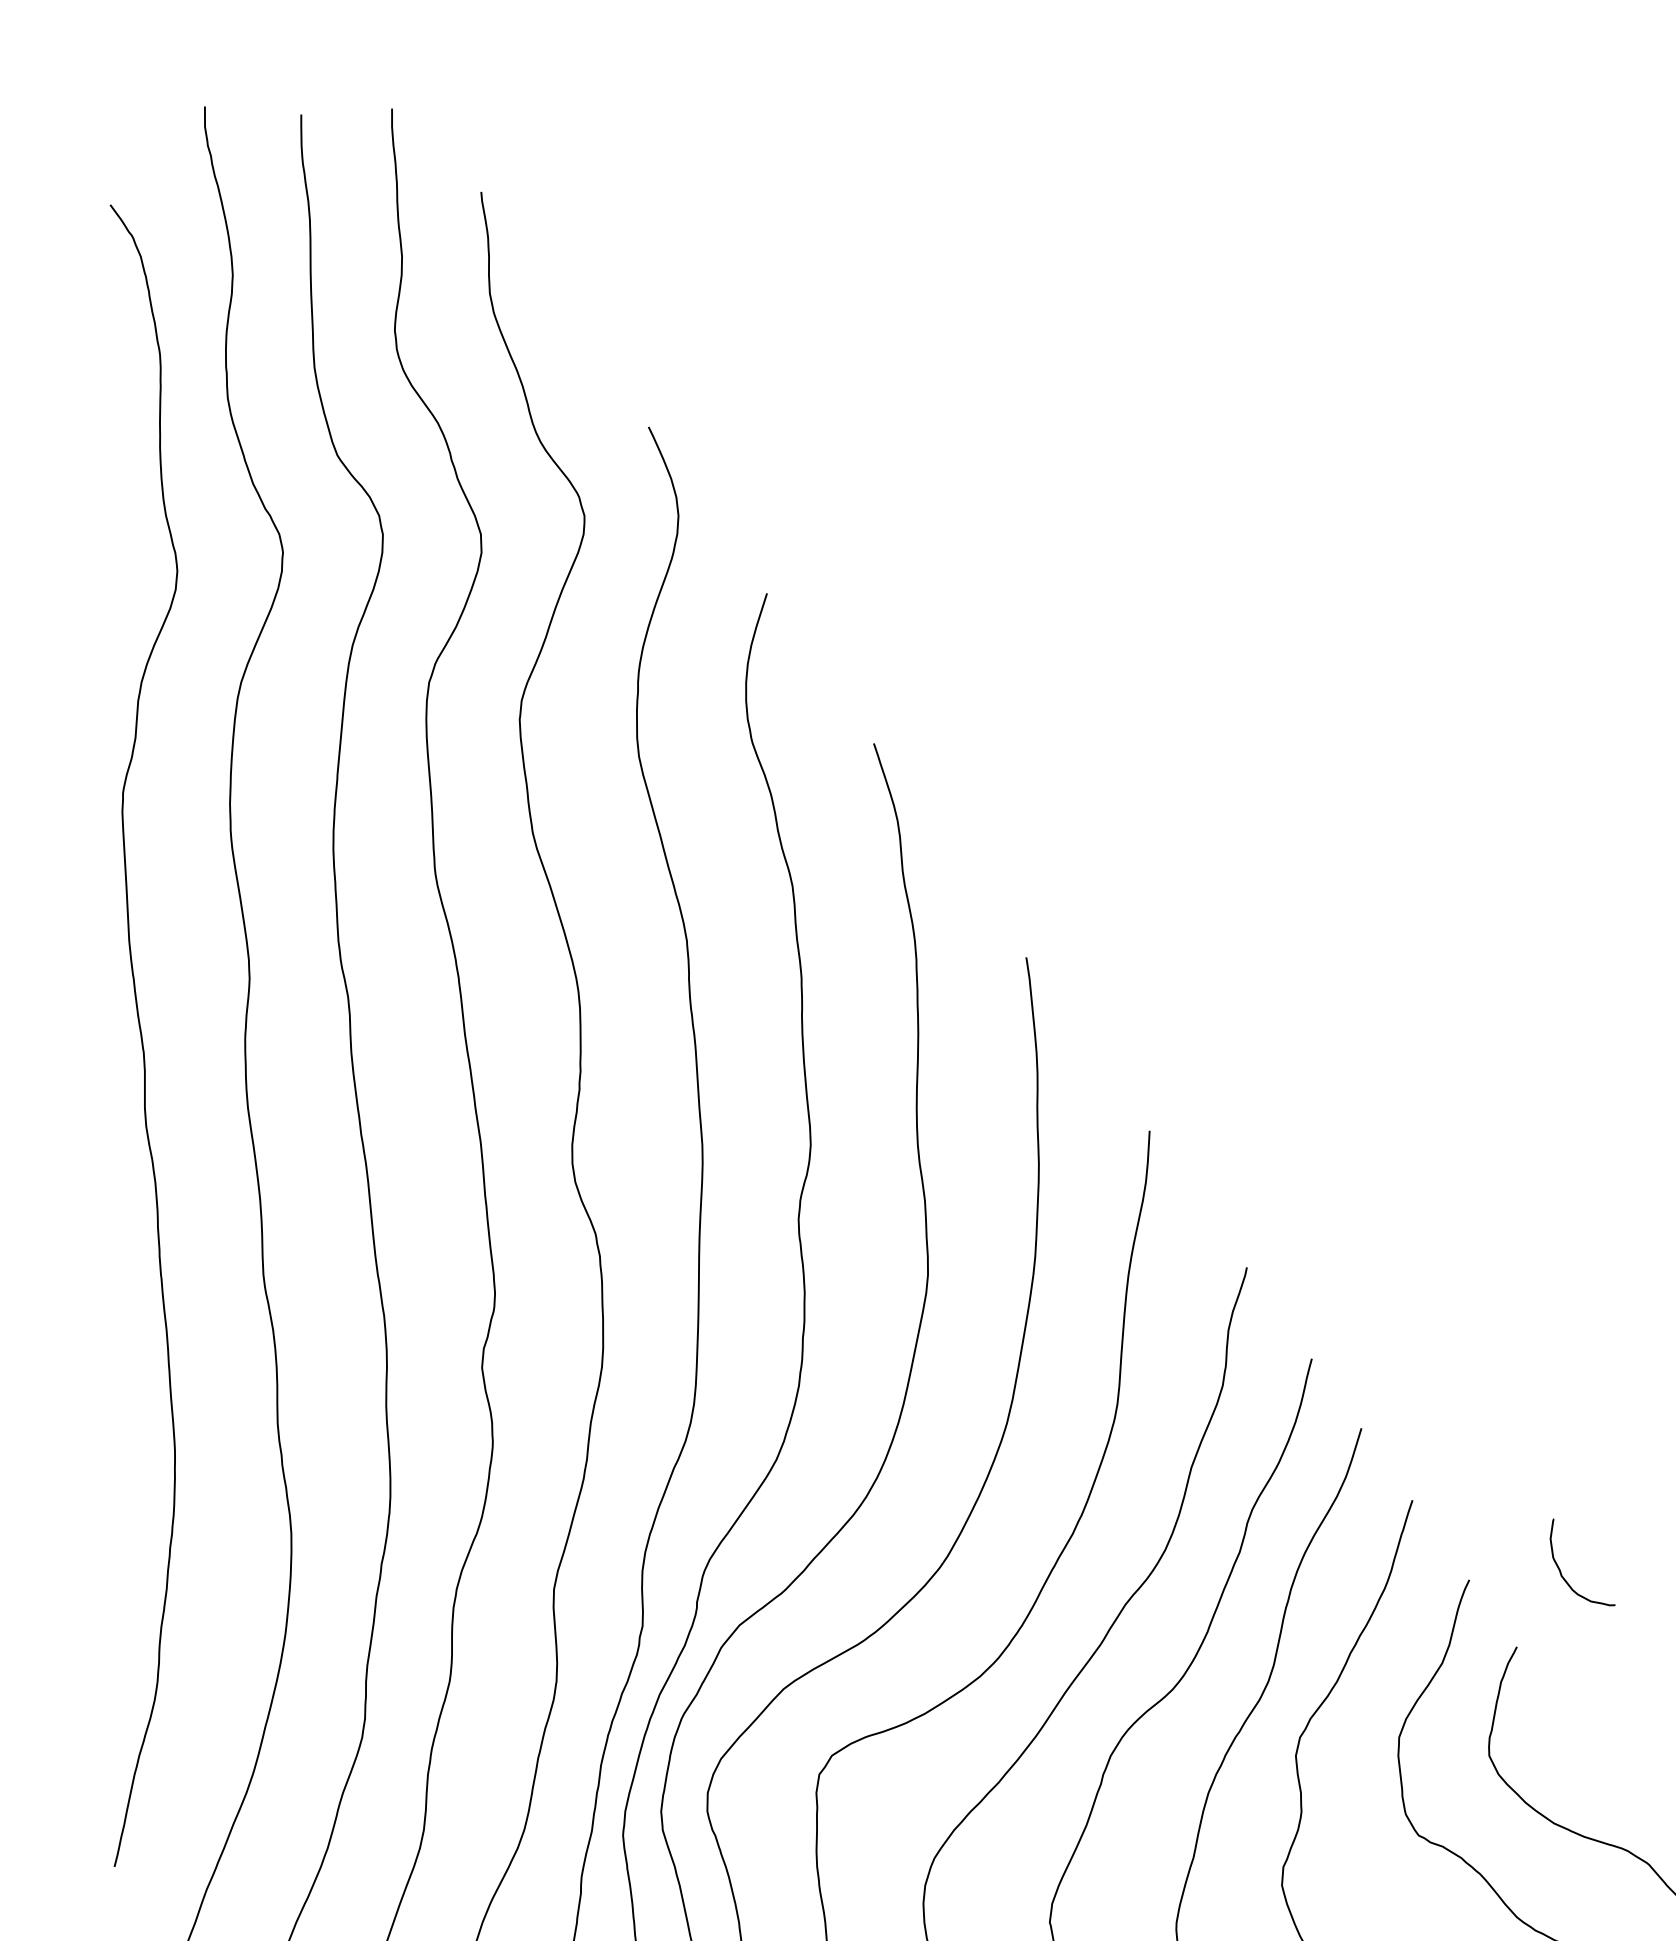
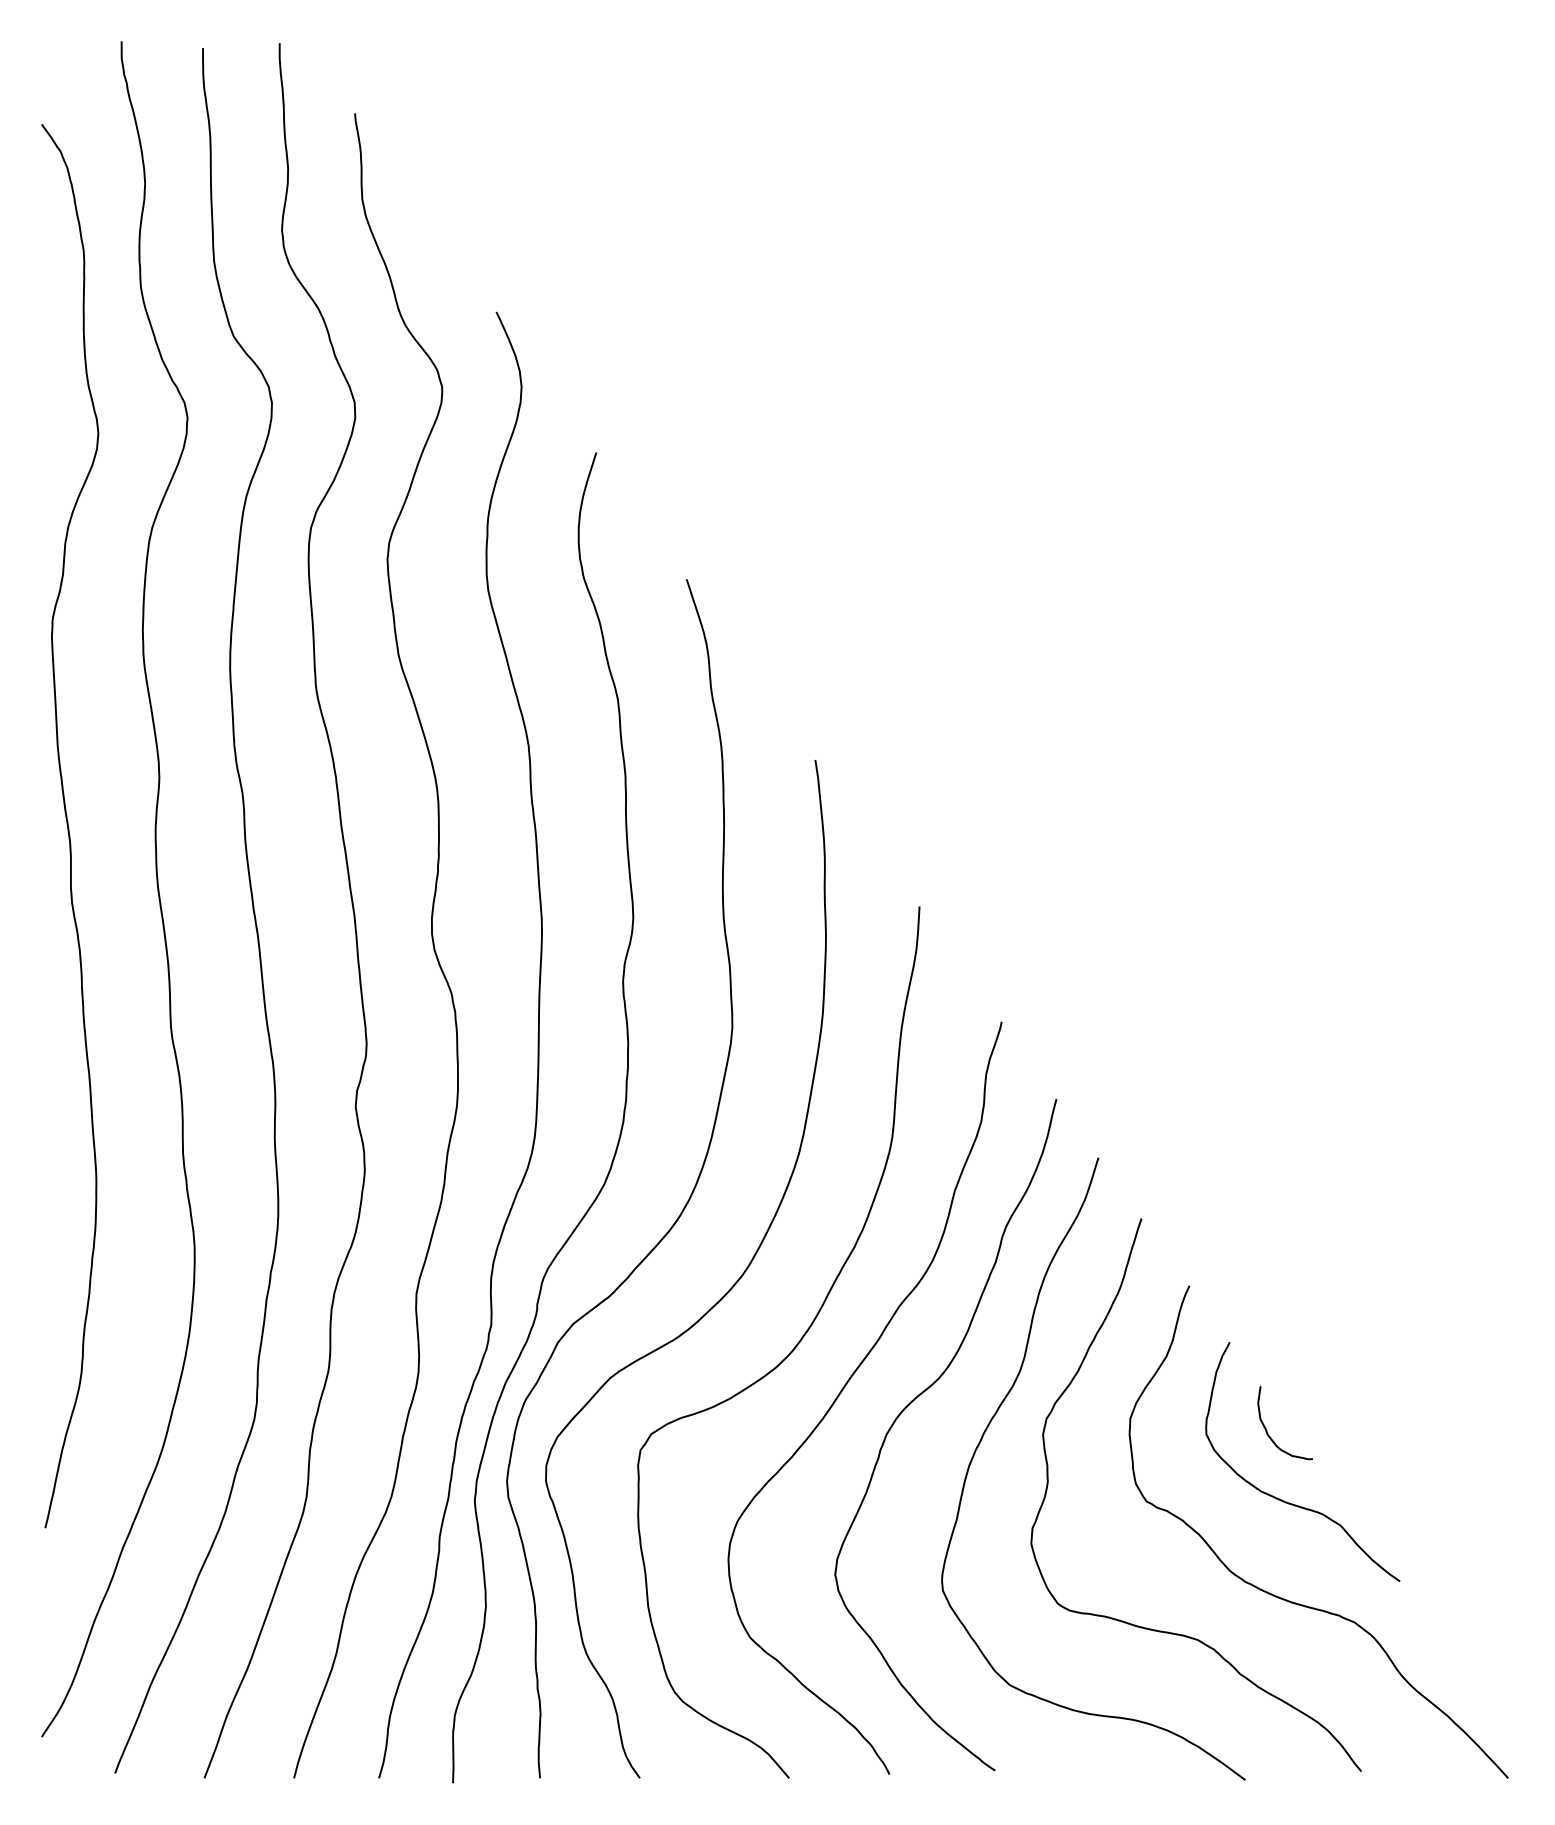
curve: (1561, 1571) -> (1267, 1430), moved

